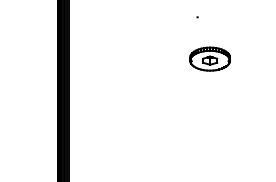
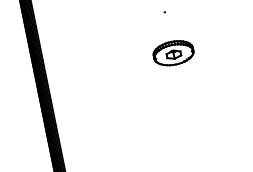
part: (209, 58) -> (172, 52), moved

